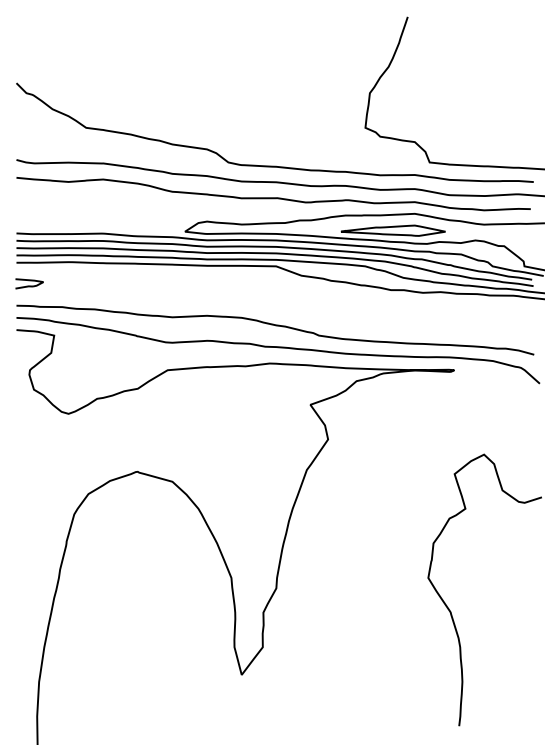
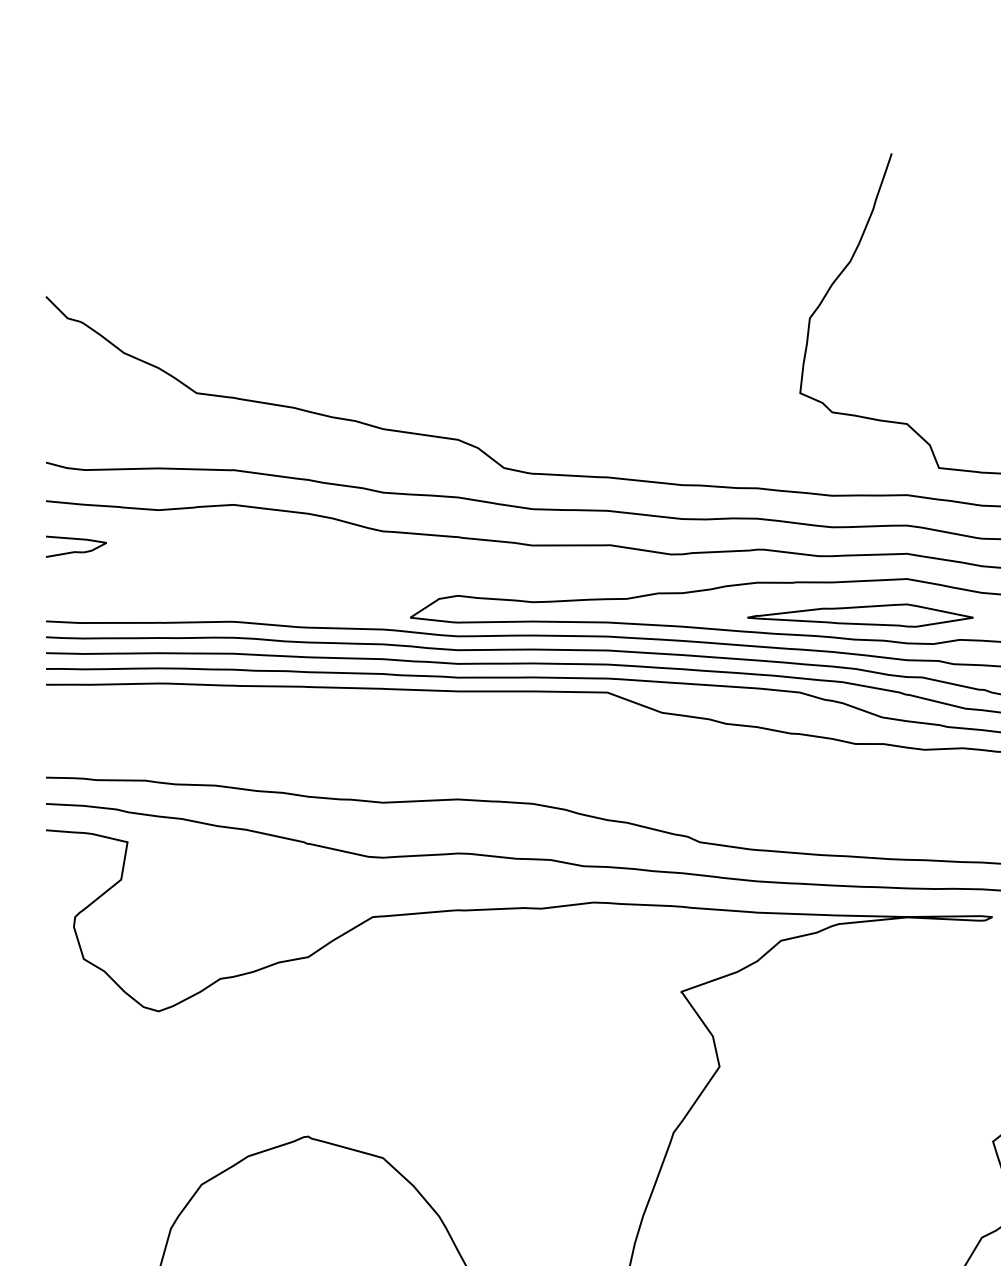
part: (29, 283) -> (76, 545), moved

